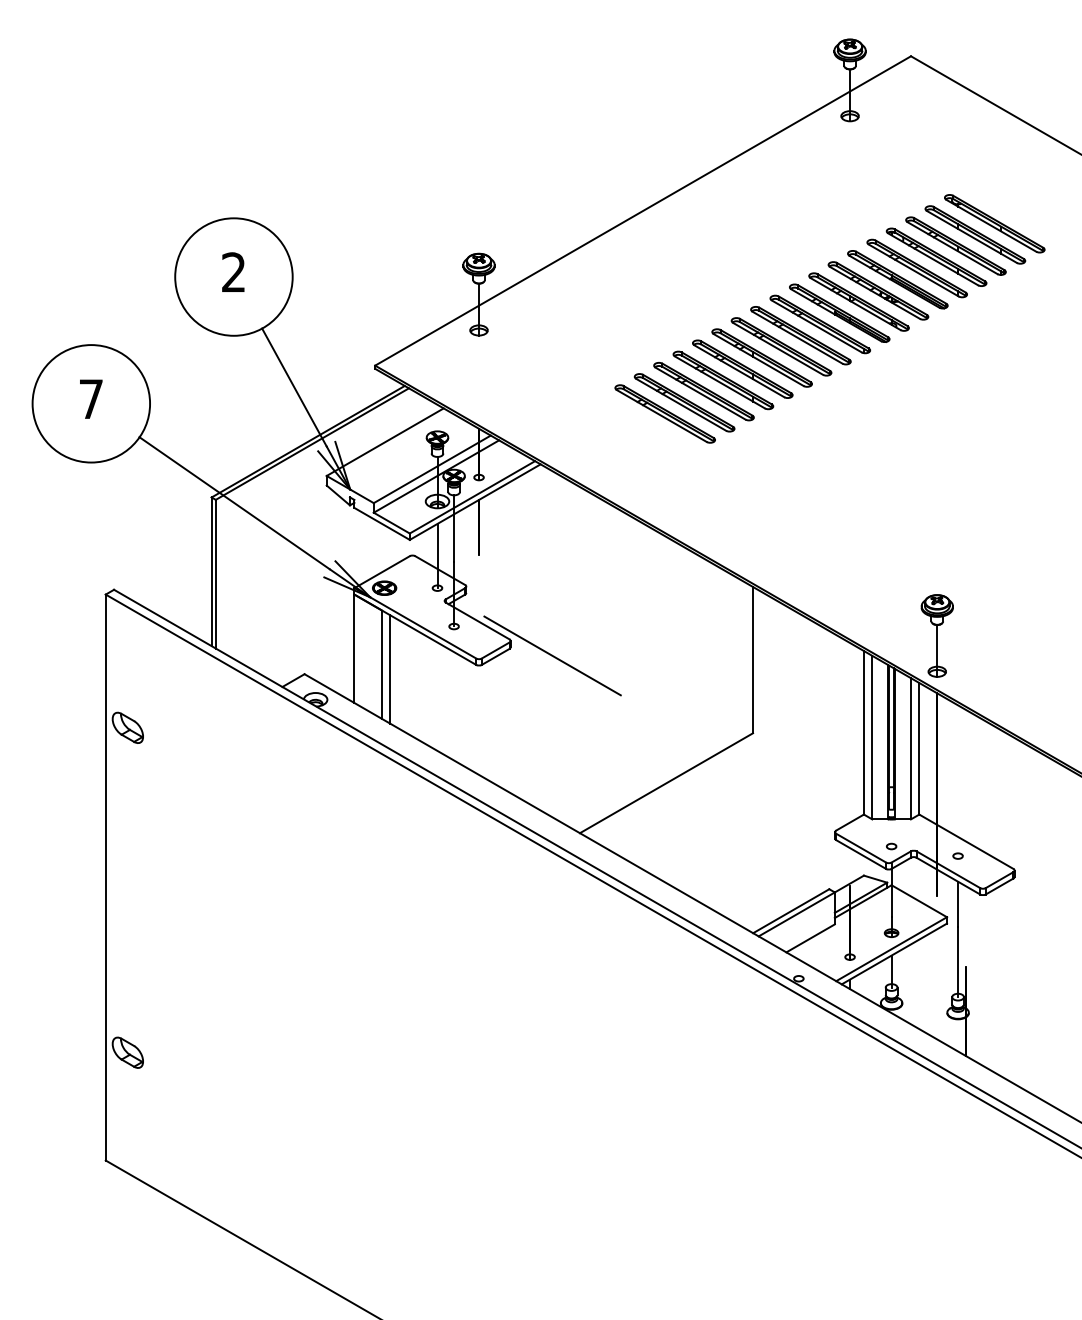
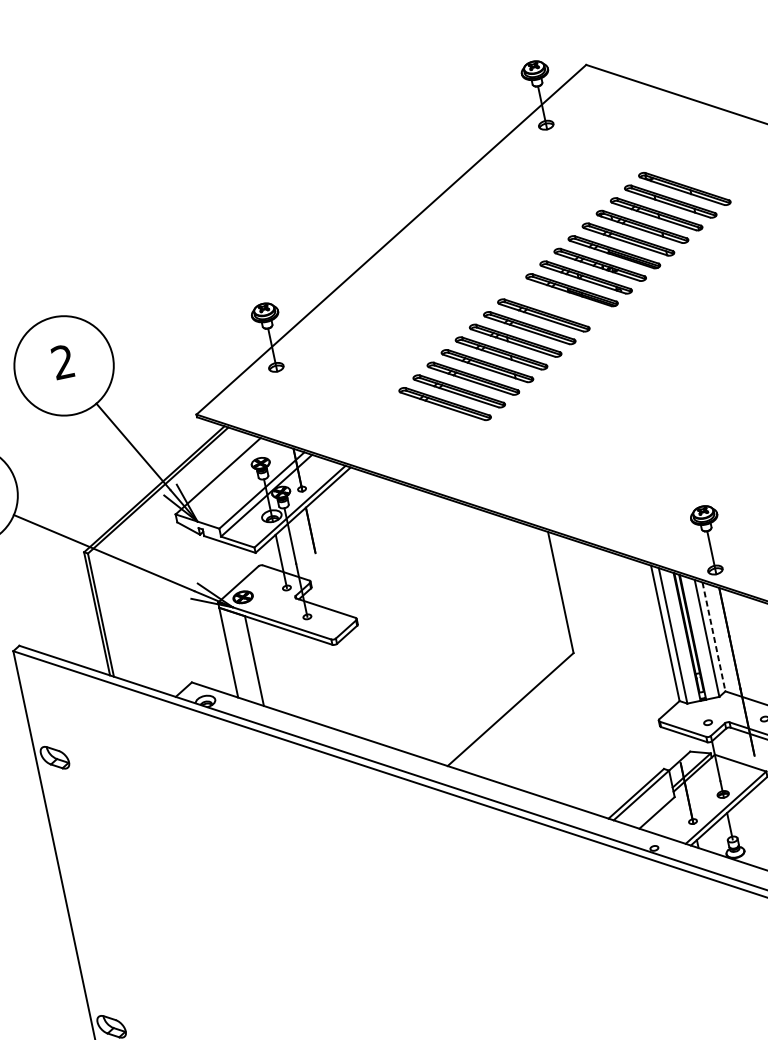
part: (820, 324) -> (558, 302), removed
line: (552, 655) -> (393, 623), removed
line: (390, 669) -> (262, 663), removed
line: (919, 748) -> (714, 636), solid -> dashed

